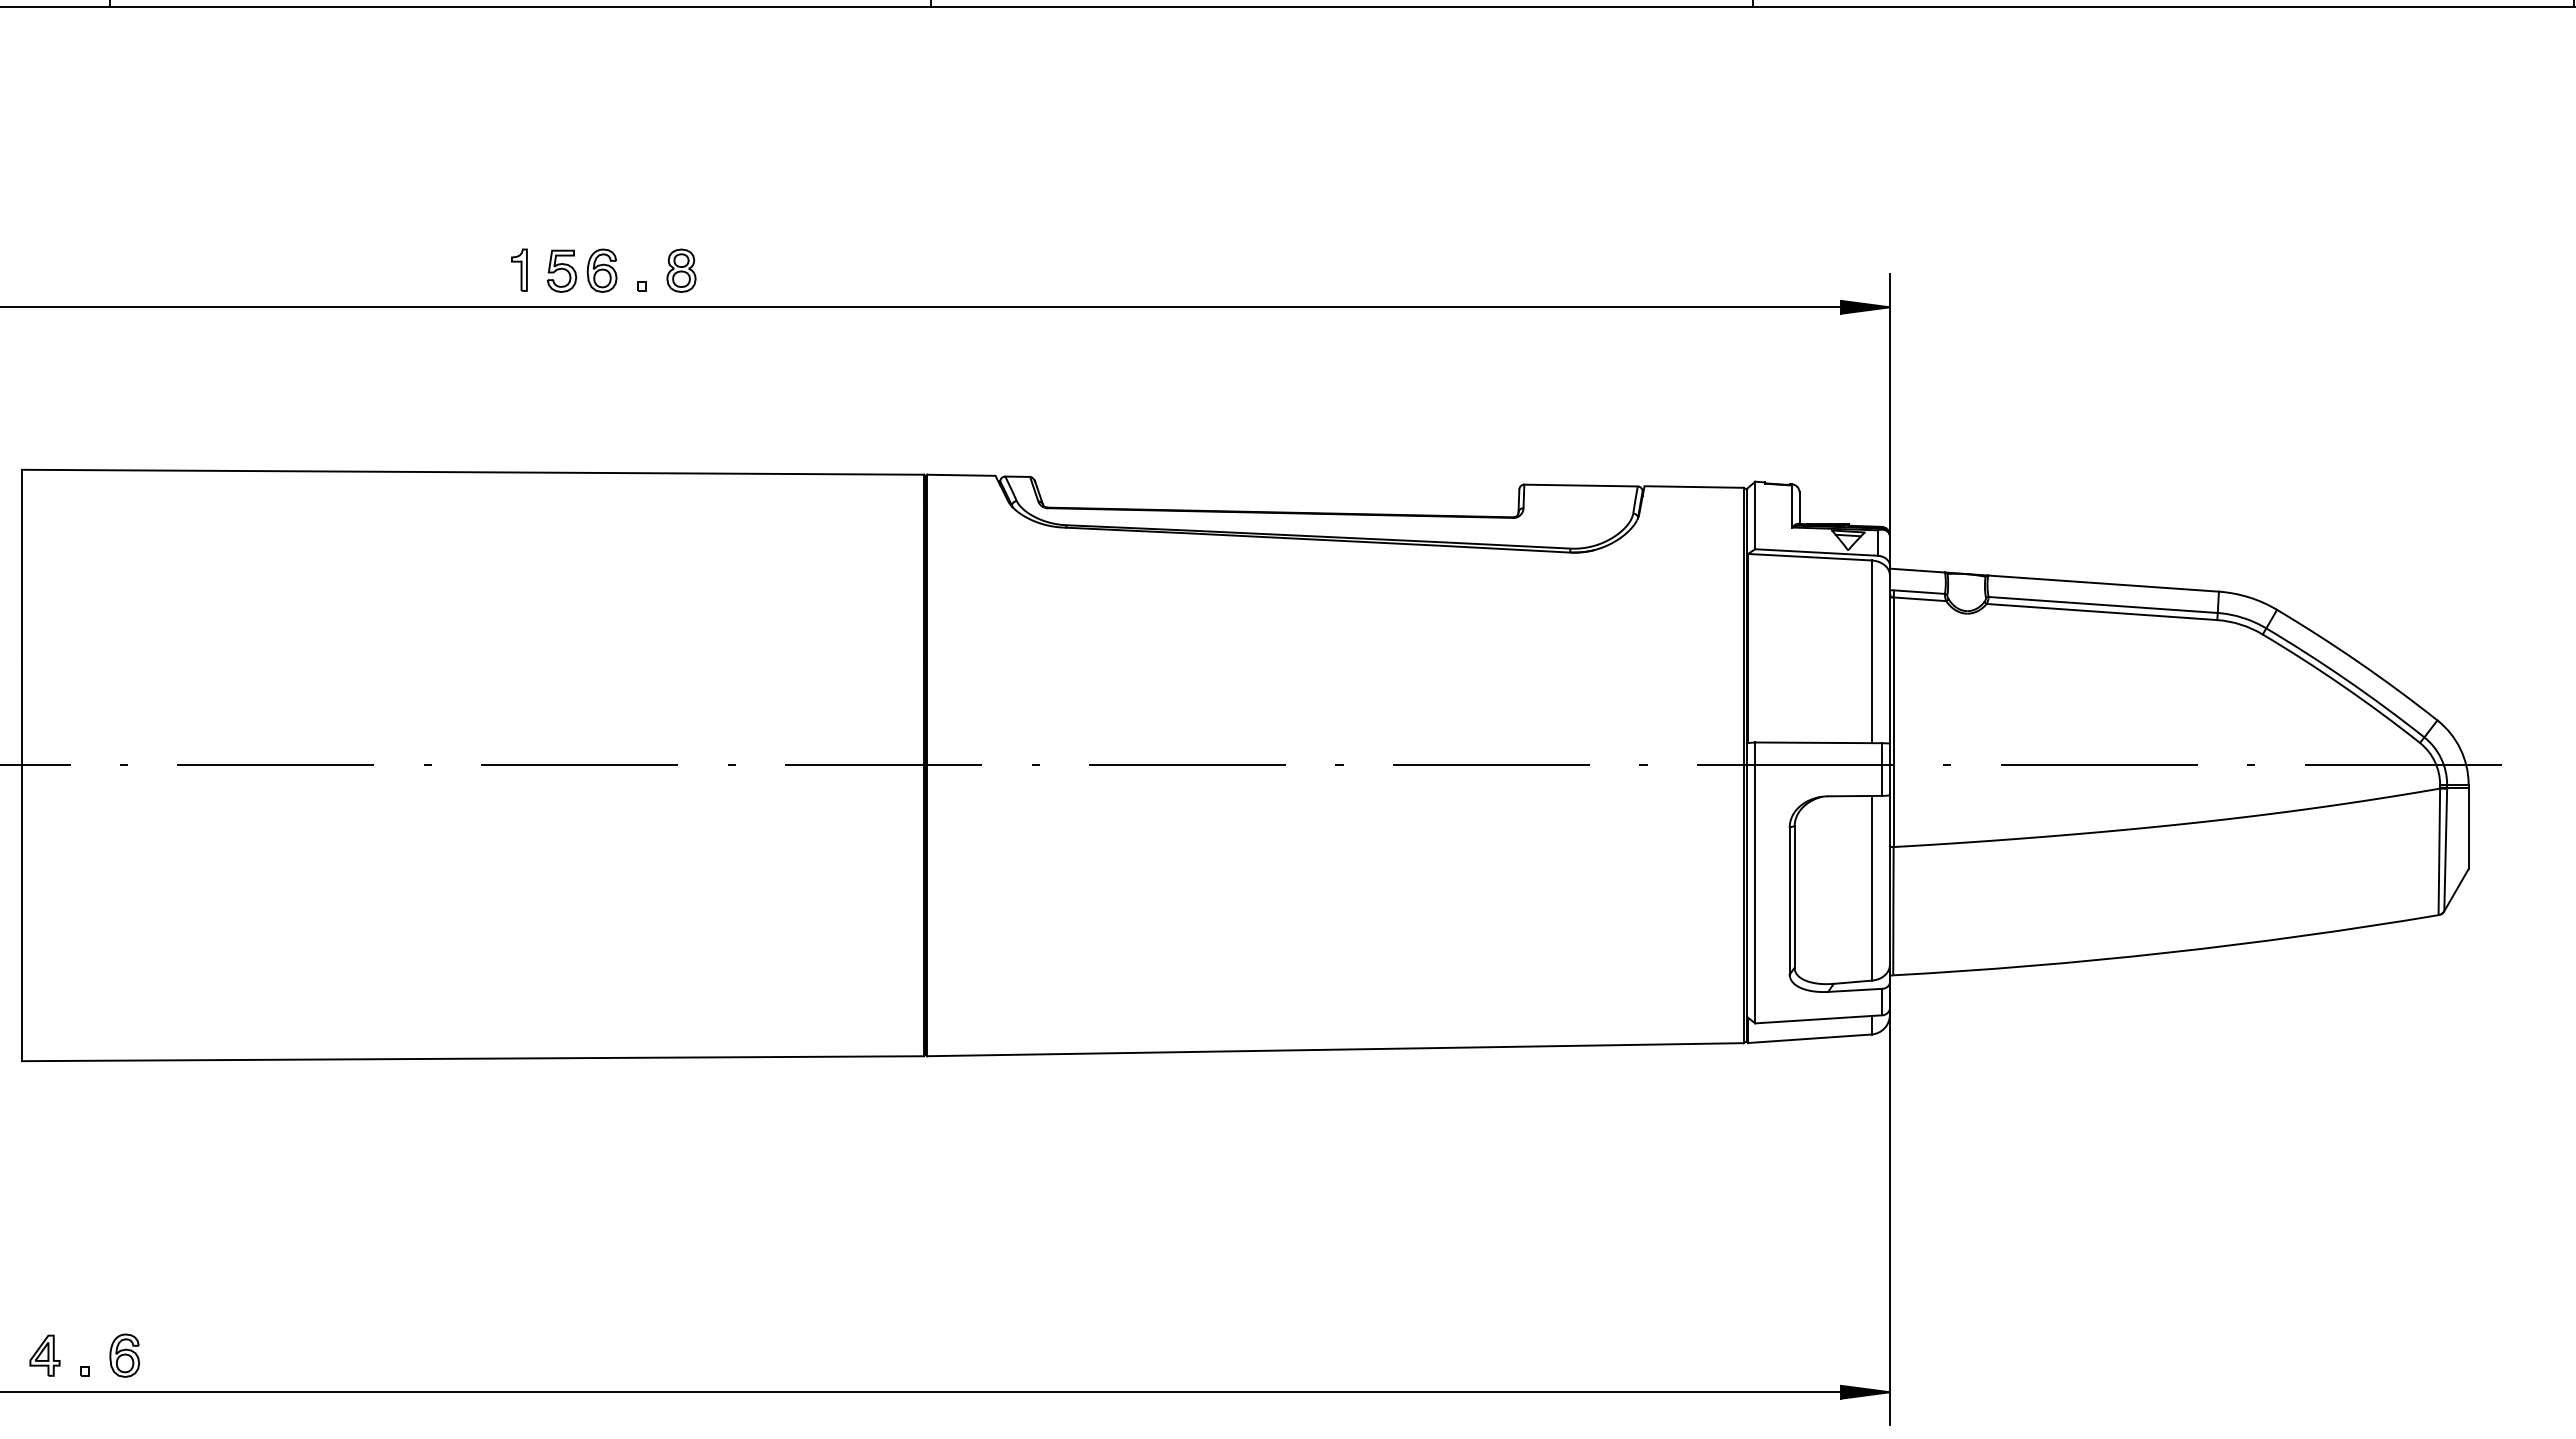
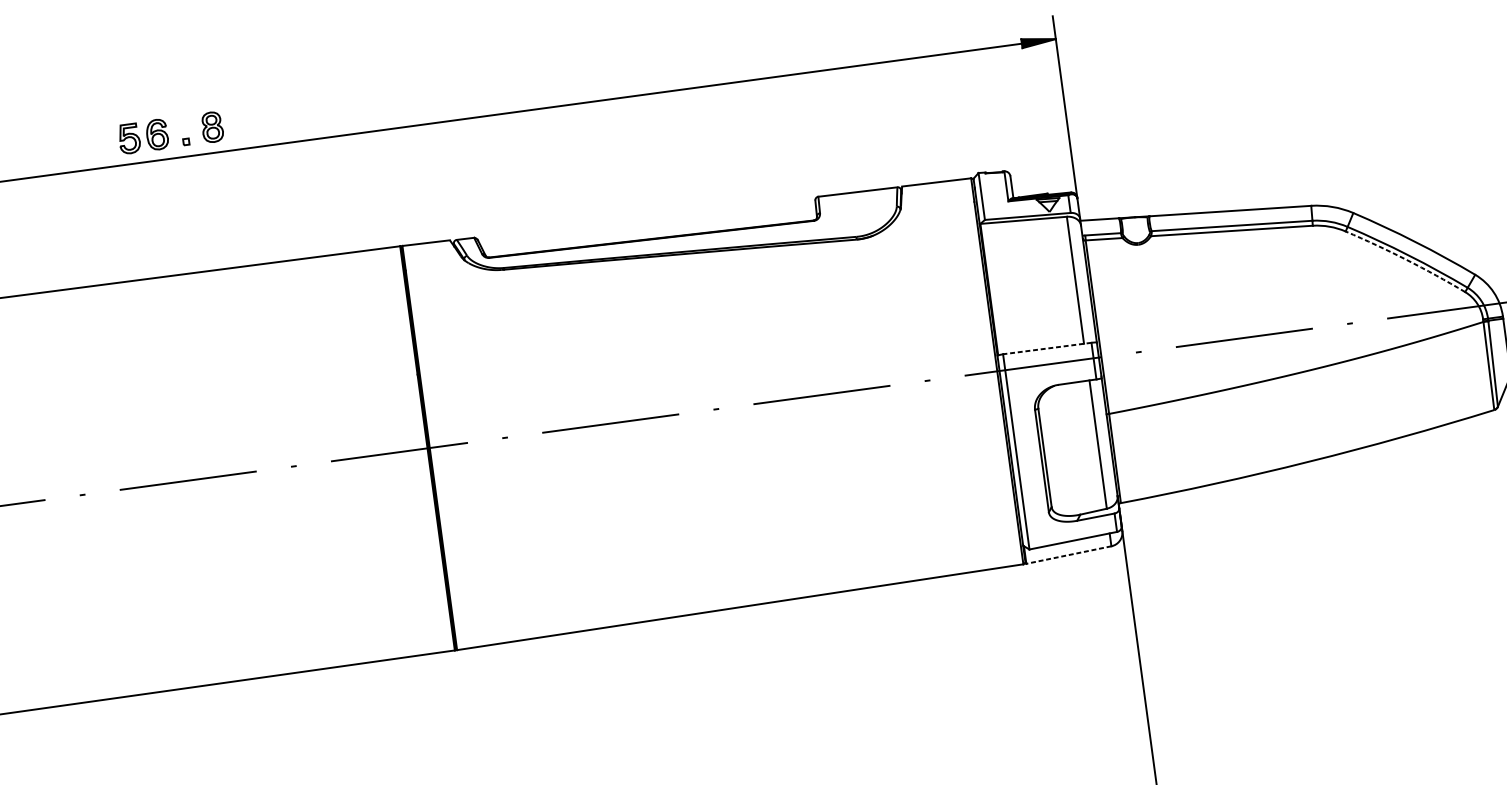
part: (519, 269) -> (99, 141), removed
arc: (2343, 686) -> (1406, 260), solid -> dashed
line: (1818, 742) -> (1047, 348), solid -> dashed
line: (1809, 1038) -> (1068, 554), solid -> dashed

